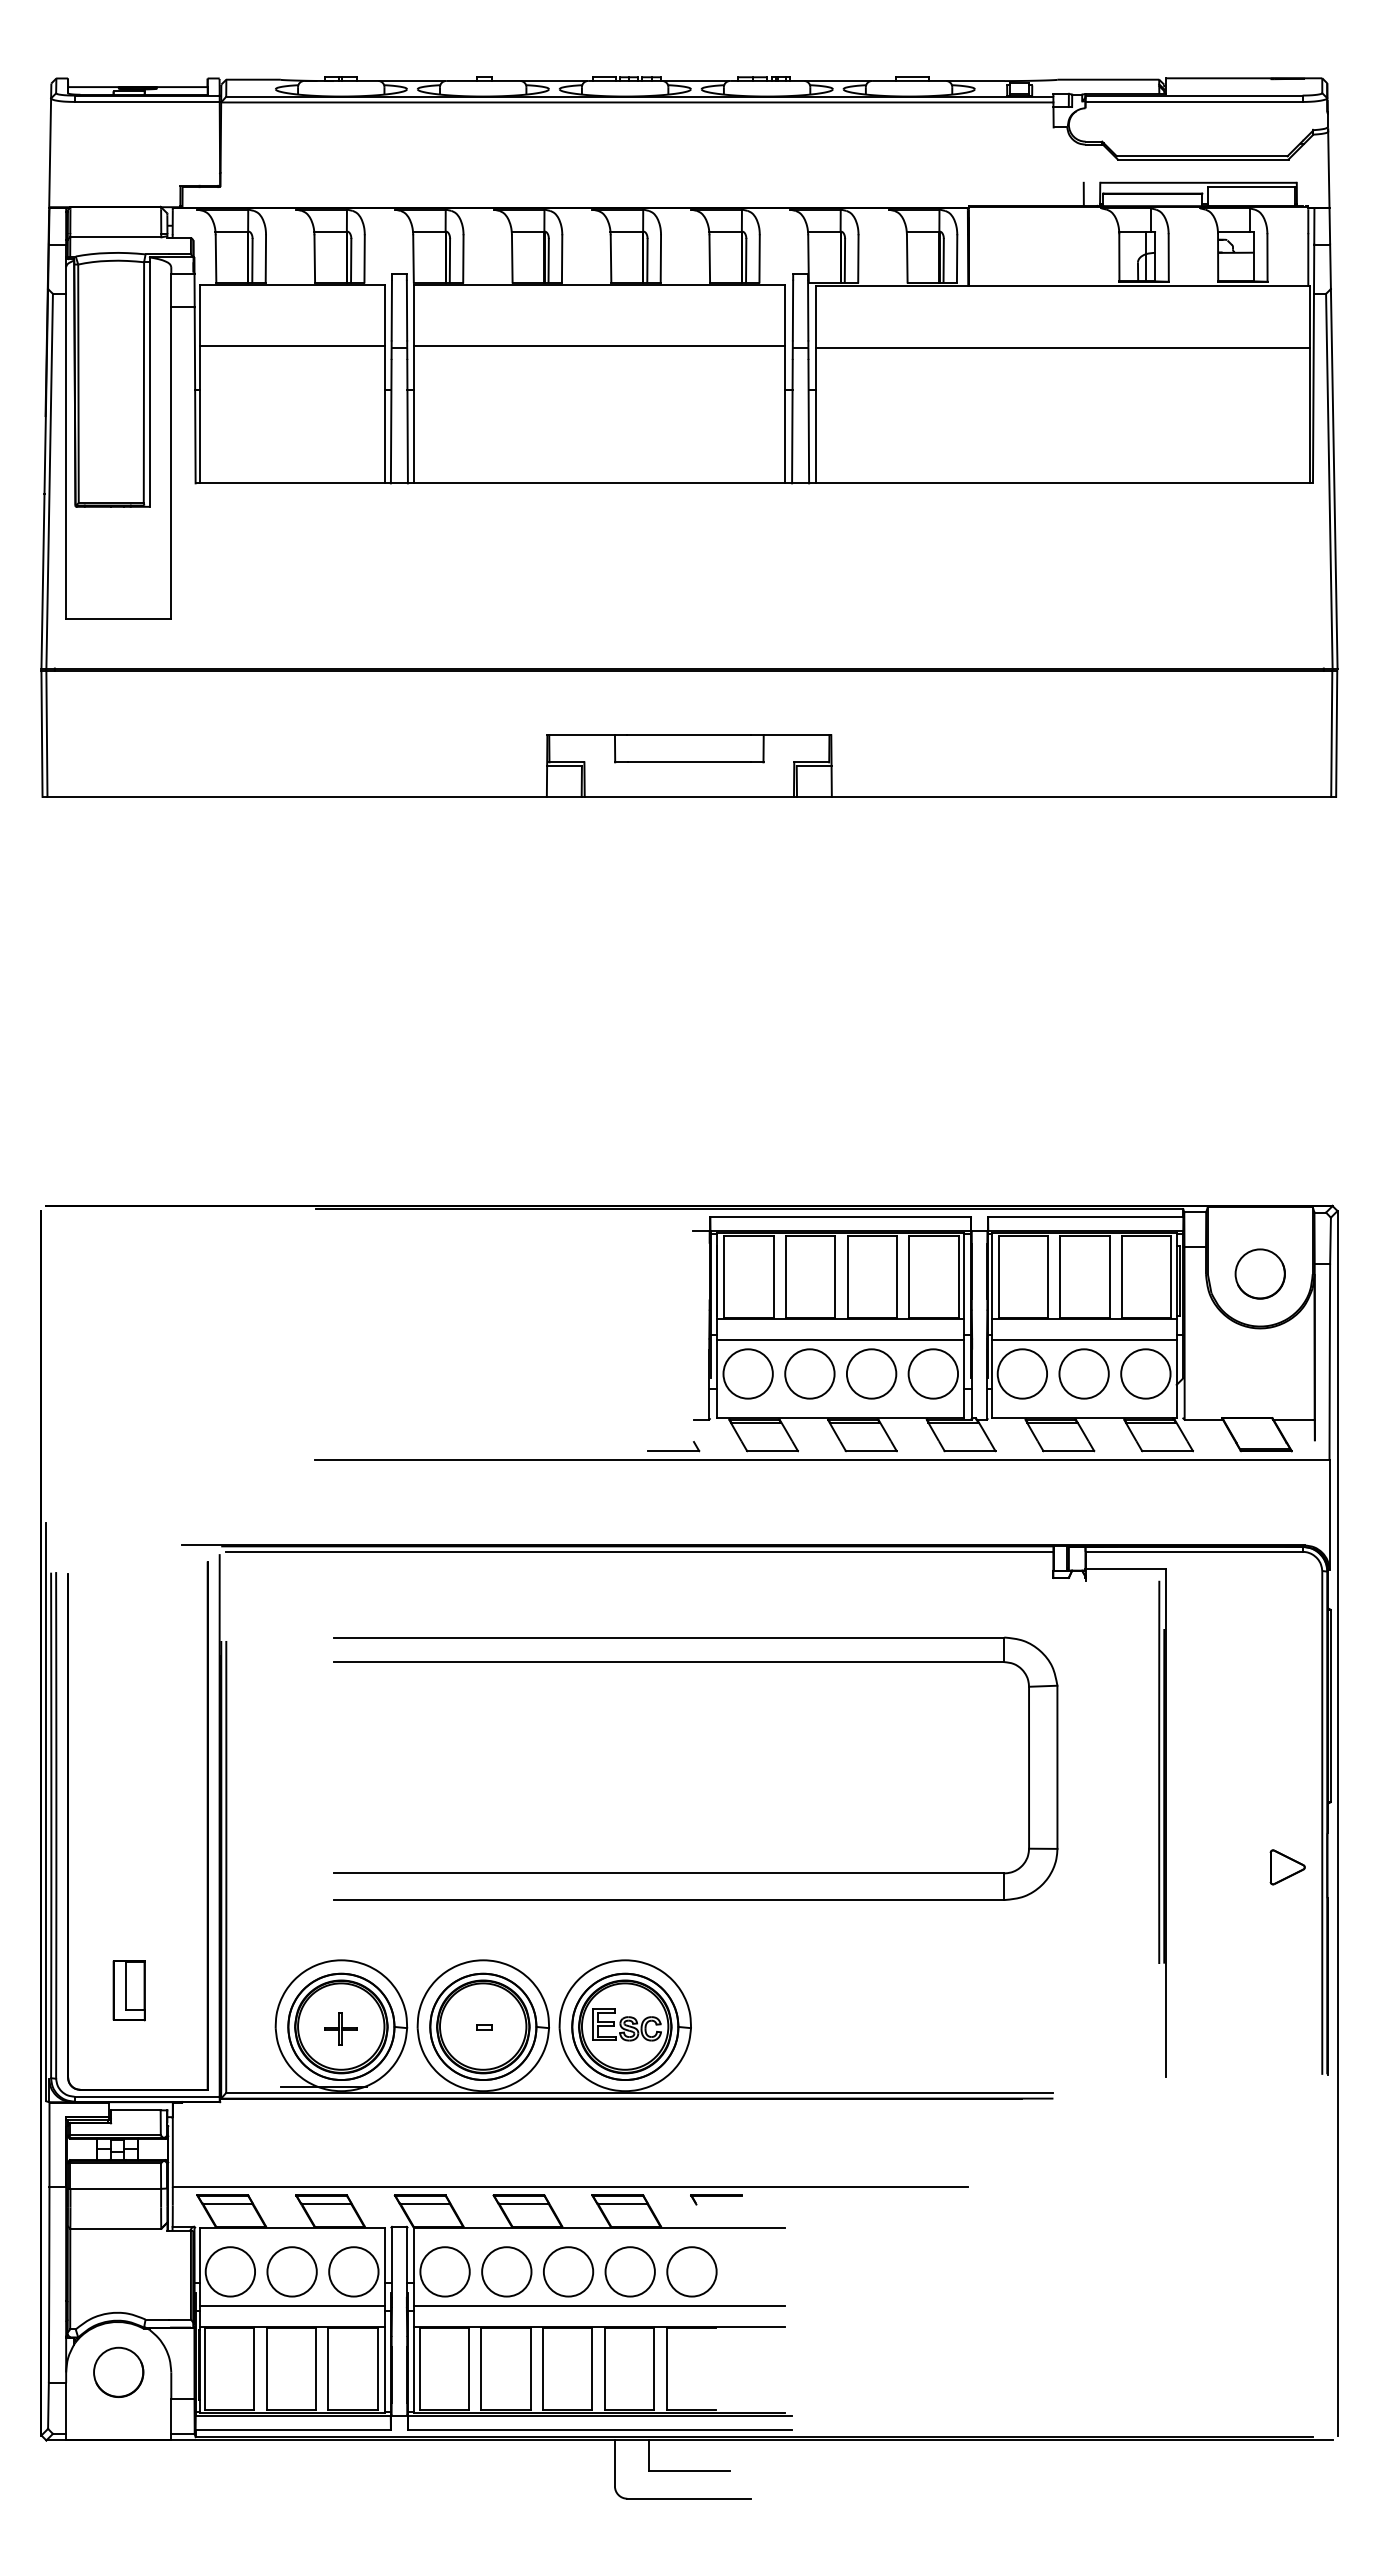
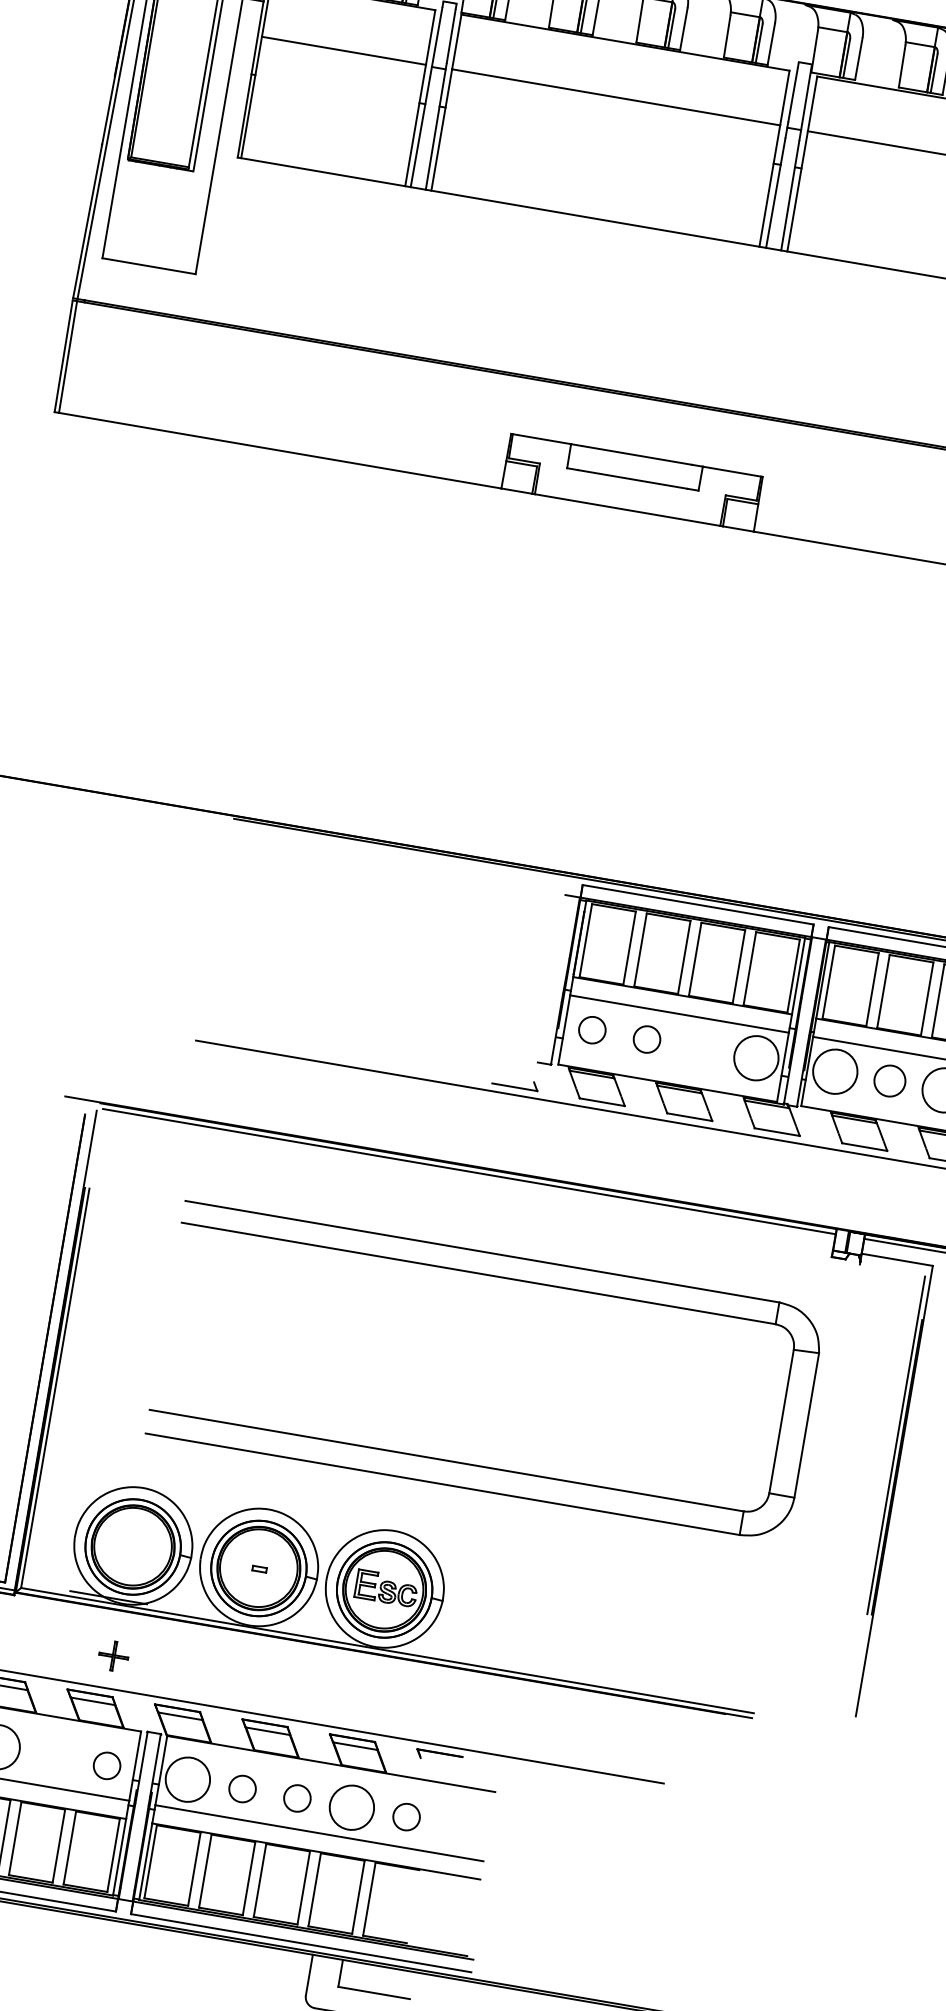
circle: (747, 1373) -> (591, 1029), size x0.6
circle: (809, 1373) -> (646, 1039), size x0.6
circle: (871, 1373) -> (701, 1048), removed
circle: (1083, 1373) -> (889, 1080), size x0.7
part: (340, 2028) -> (113, 1655), moved
circle: (291, 2271) -> (51, 1756), removed
circle: (353, 2271) -> (106, 1765), size x0.6
circle: (506, 2271) -> (242, 1788), size x0.6
circle: (568, 2271) -> (297, 1798), size x0.6
circle: (691, 2271) -> (406, 1816), size x0.6

